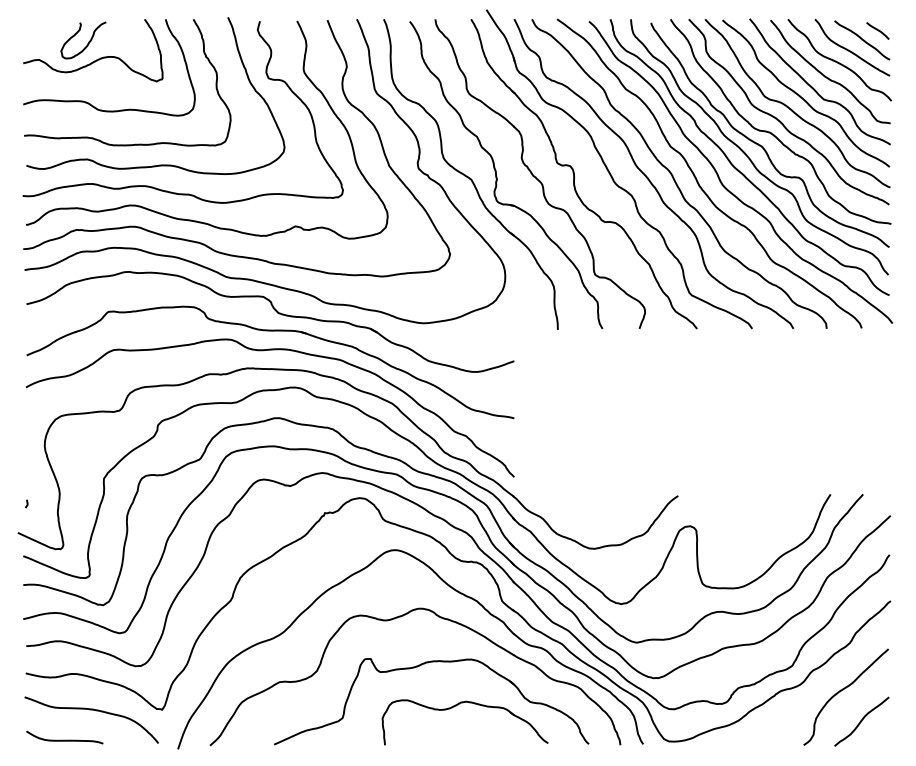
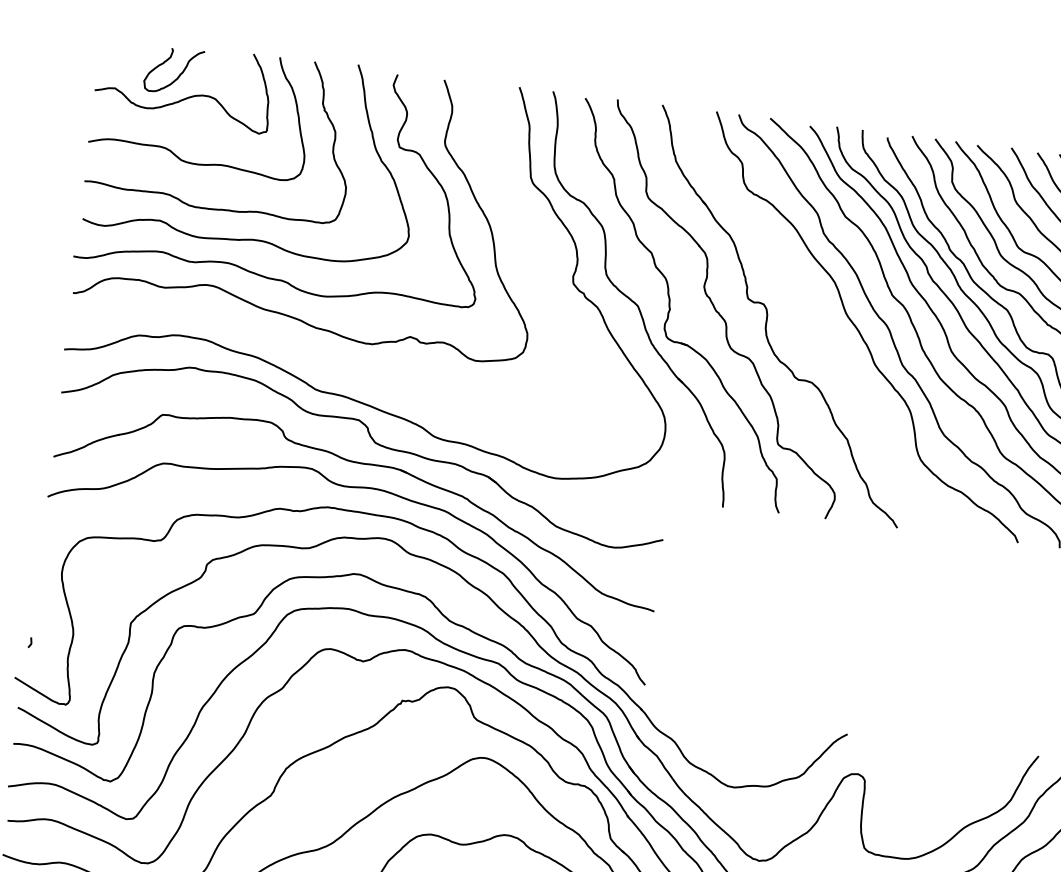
part: (611, 174) -> (814, 321), removed
curve: (204, 243) -> (293, 344), removed

